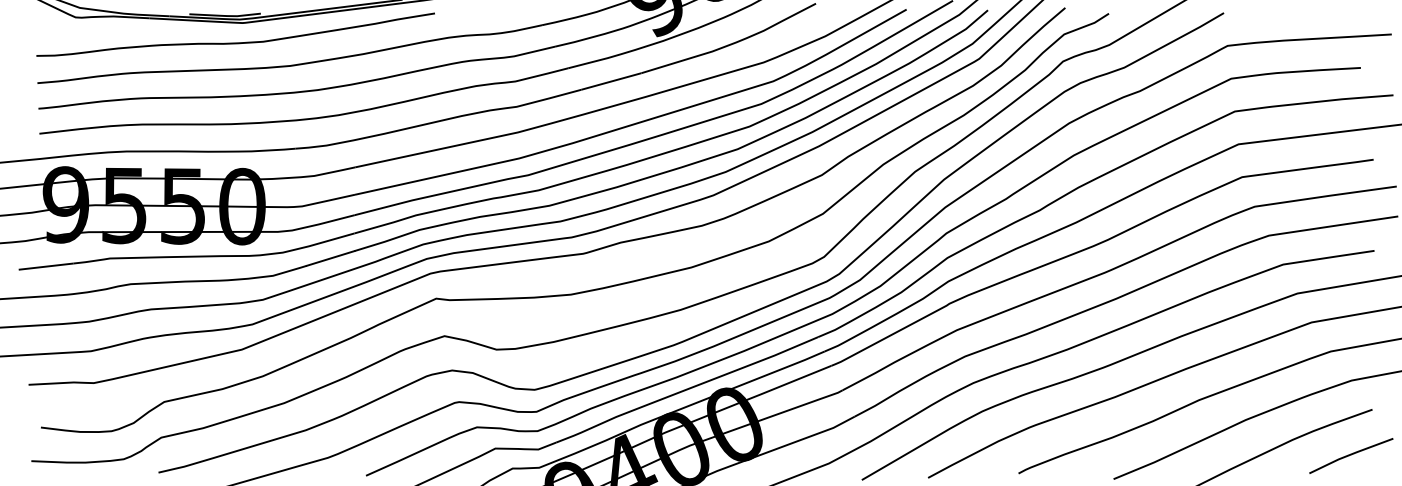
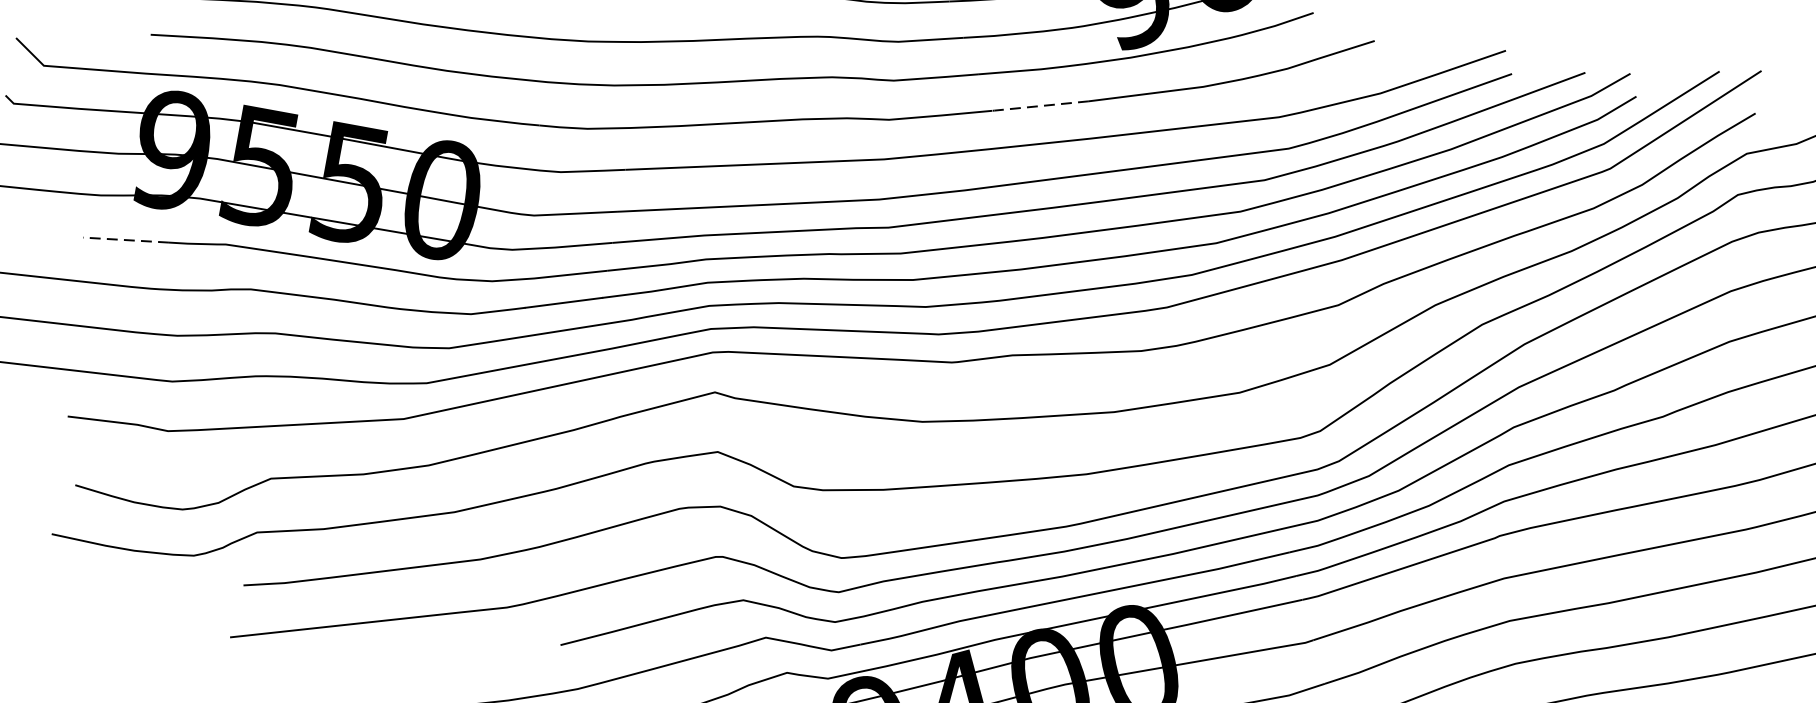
line: (611, 81) -> (1040, 106), solid -> dashed
line: (46, 266) -> (126, 239), solid -> dashed

